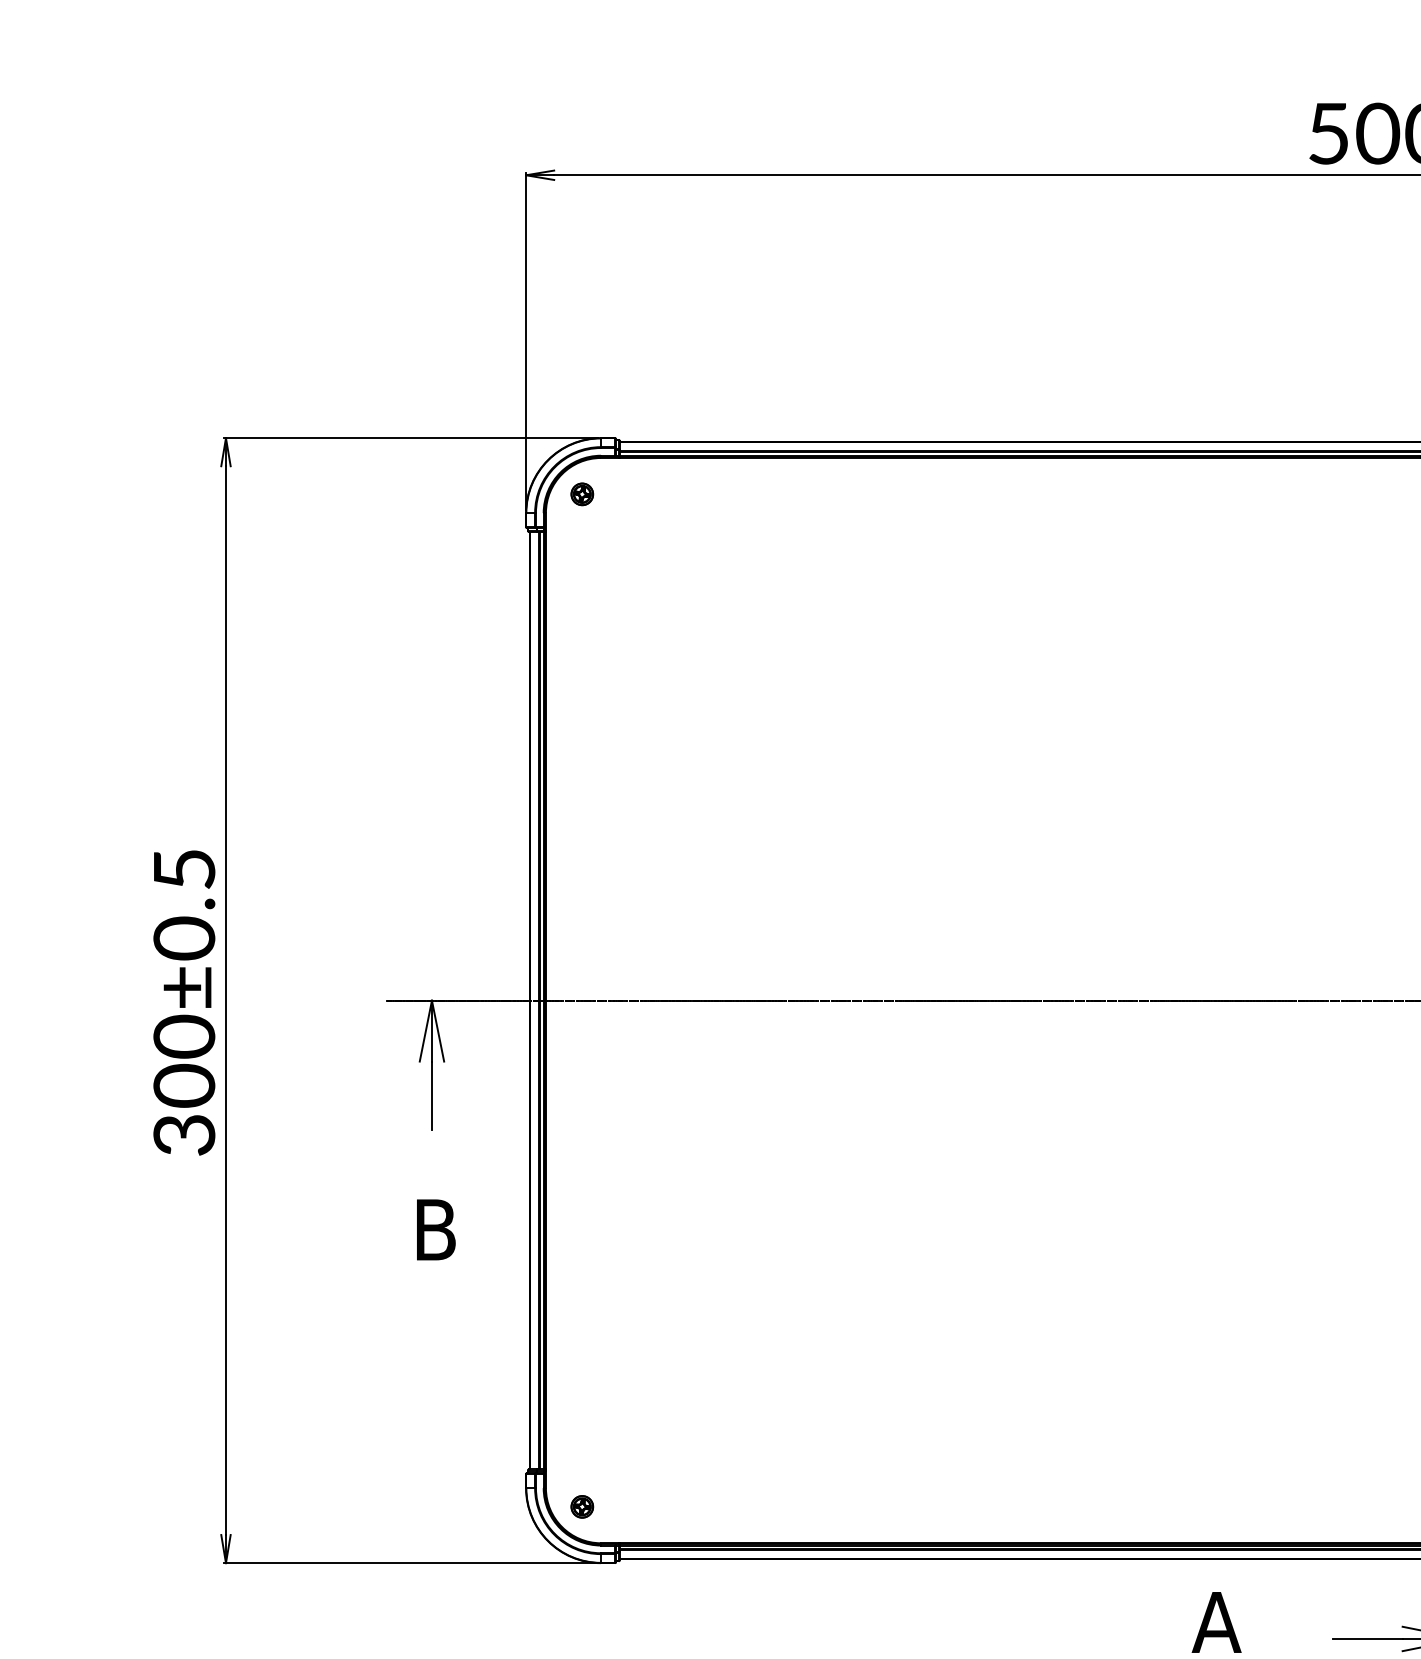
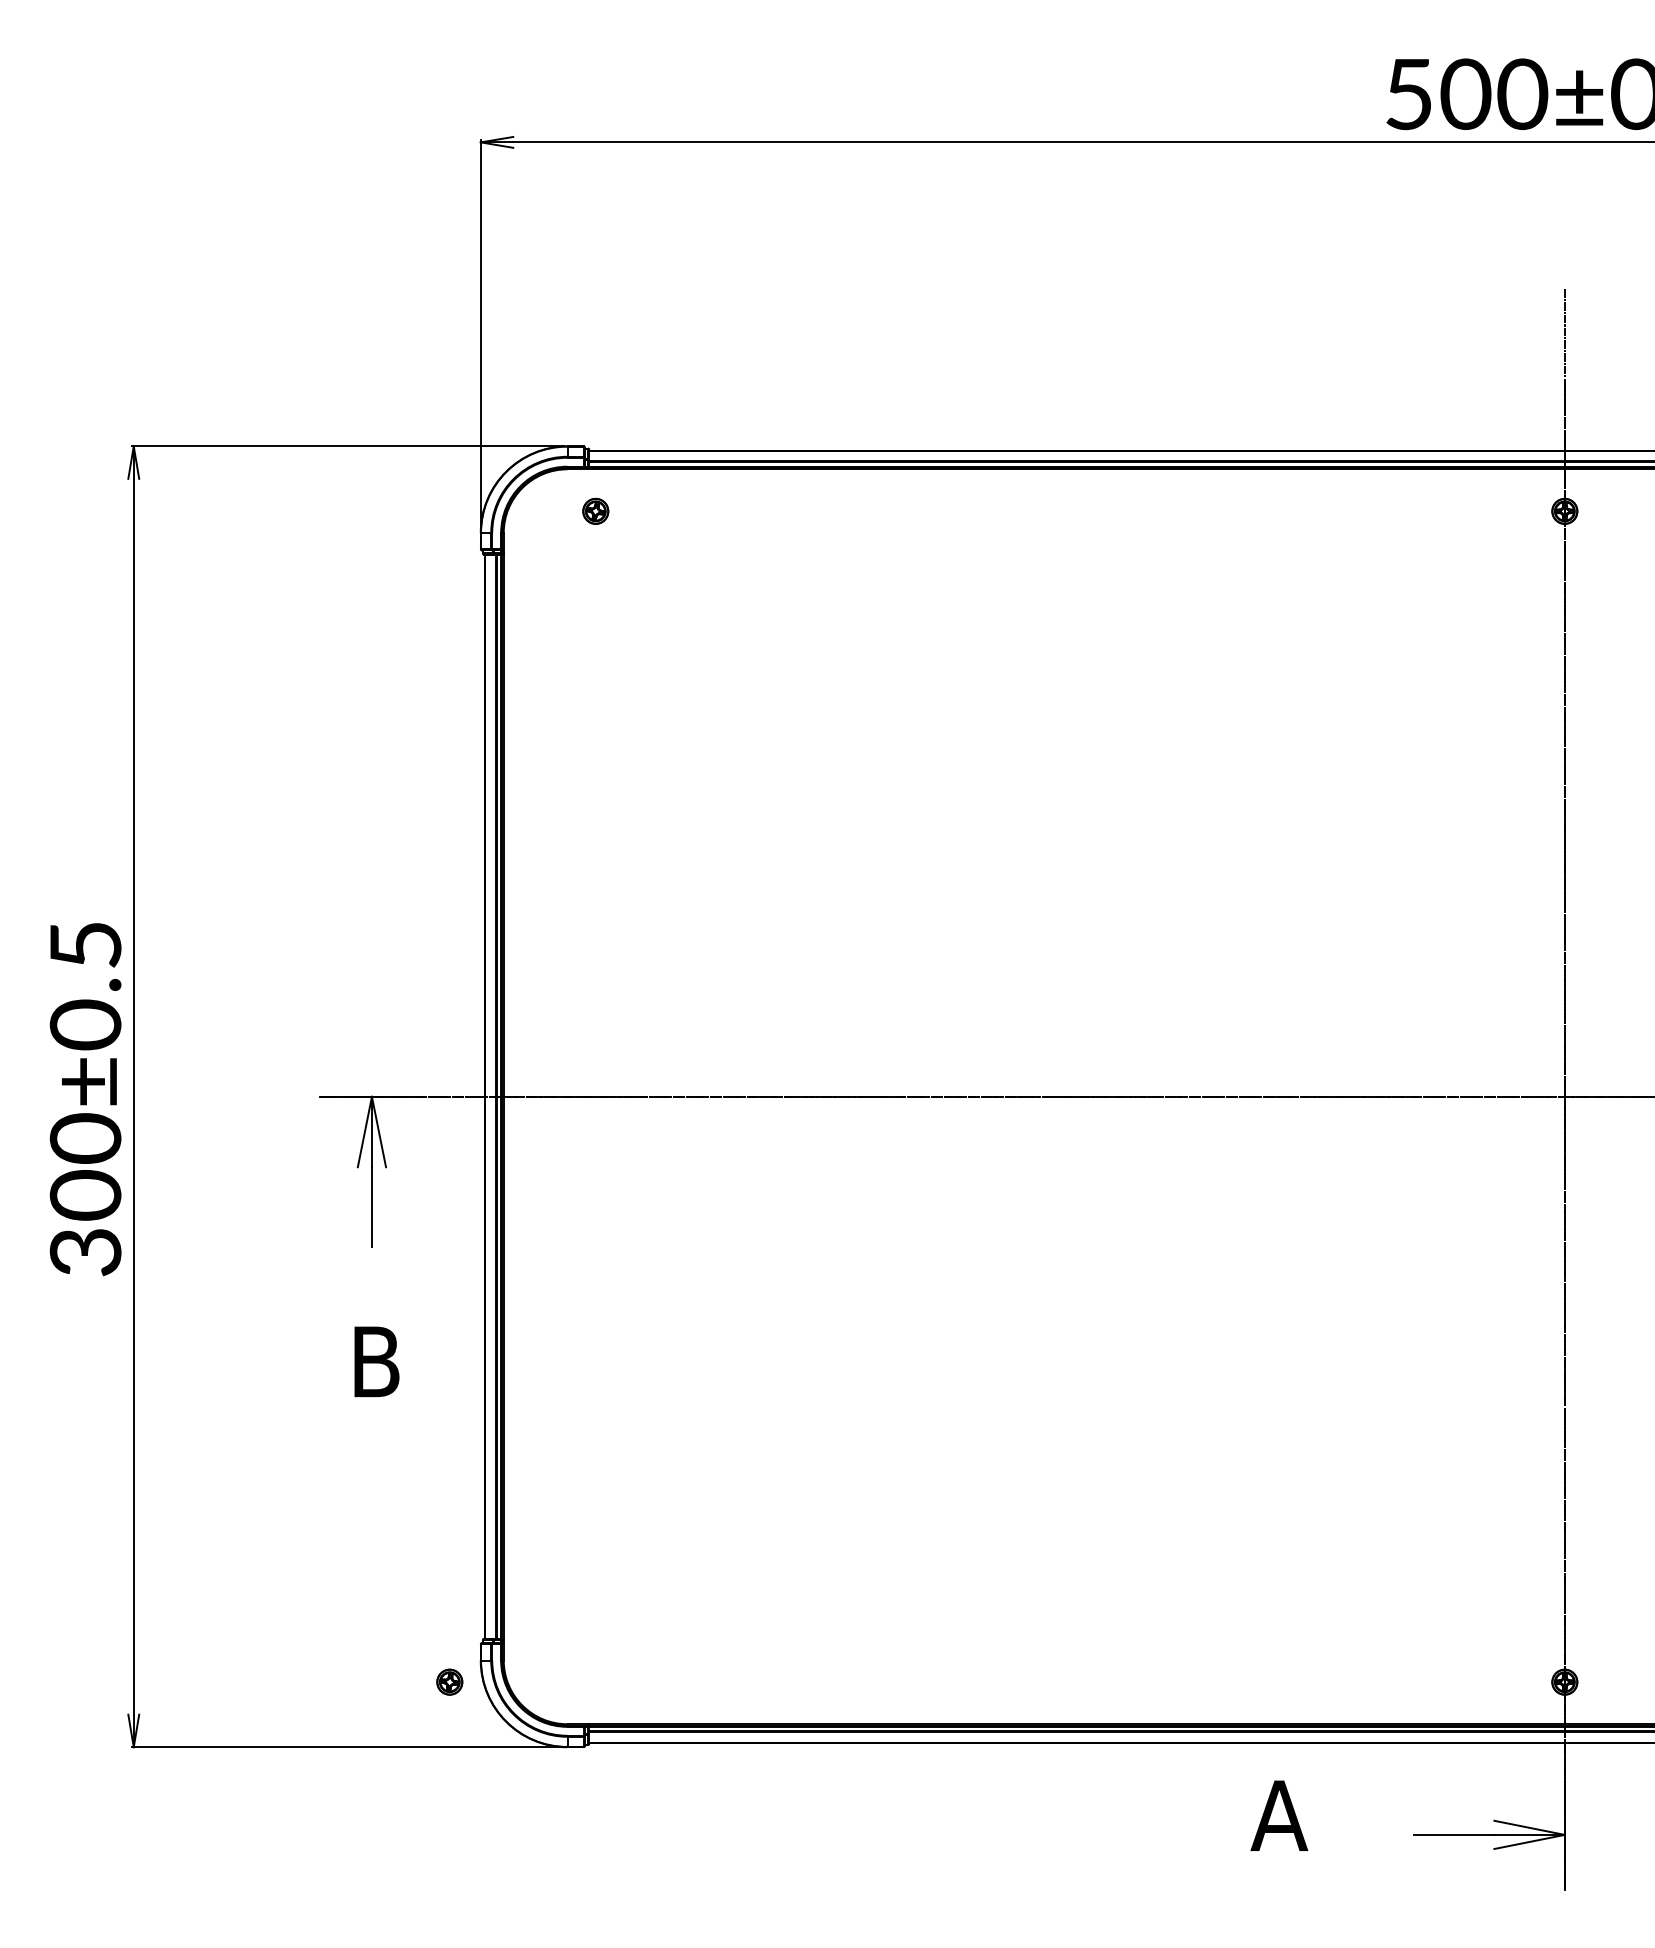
part: (582, 493) -> (595, 510), moved
part: (582, 1506) -> (449, 1681), moved

